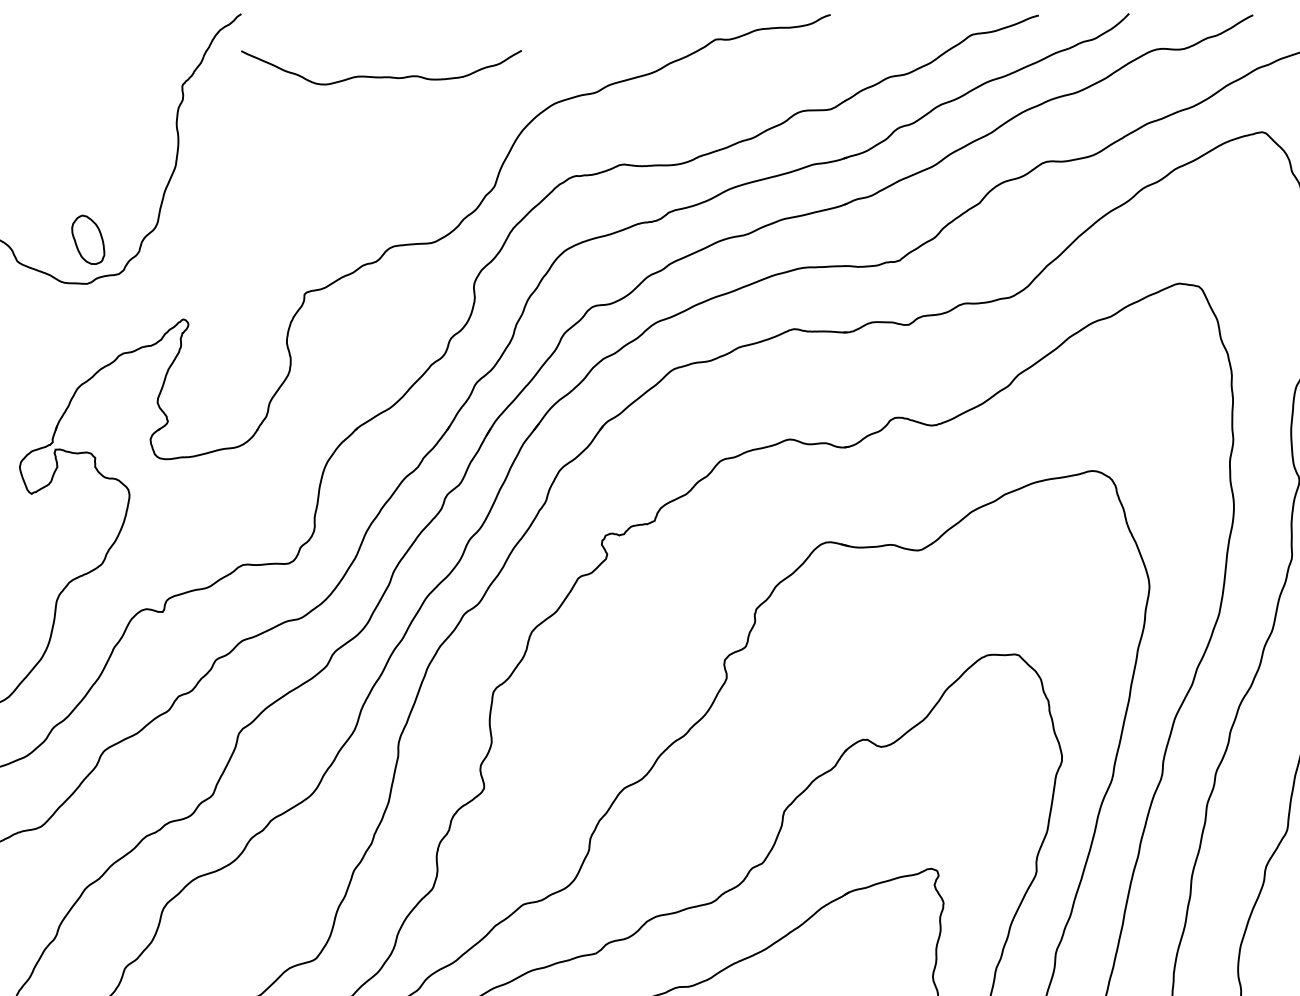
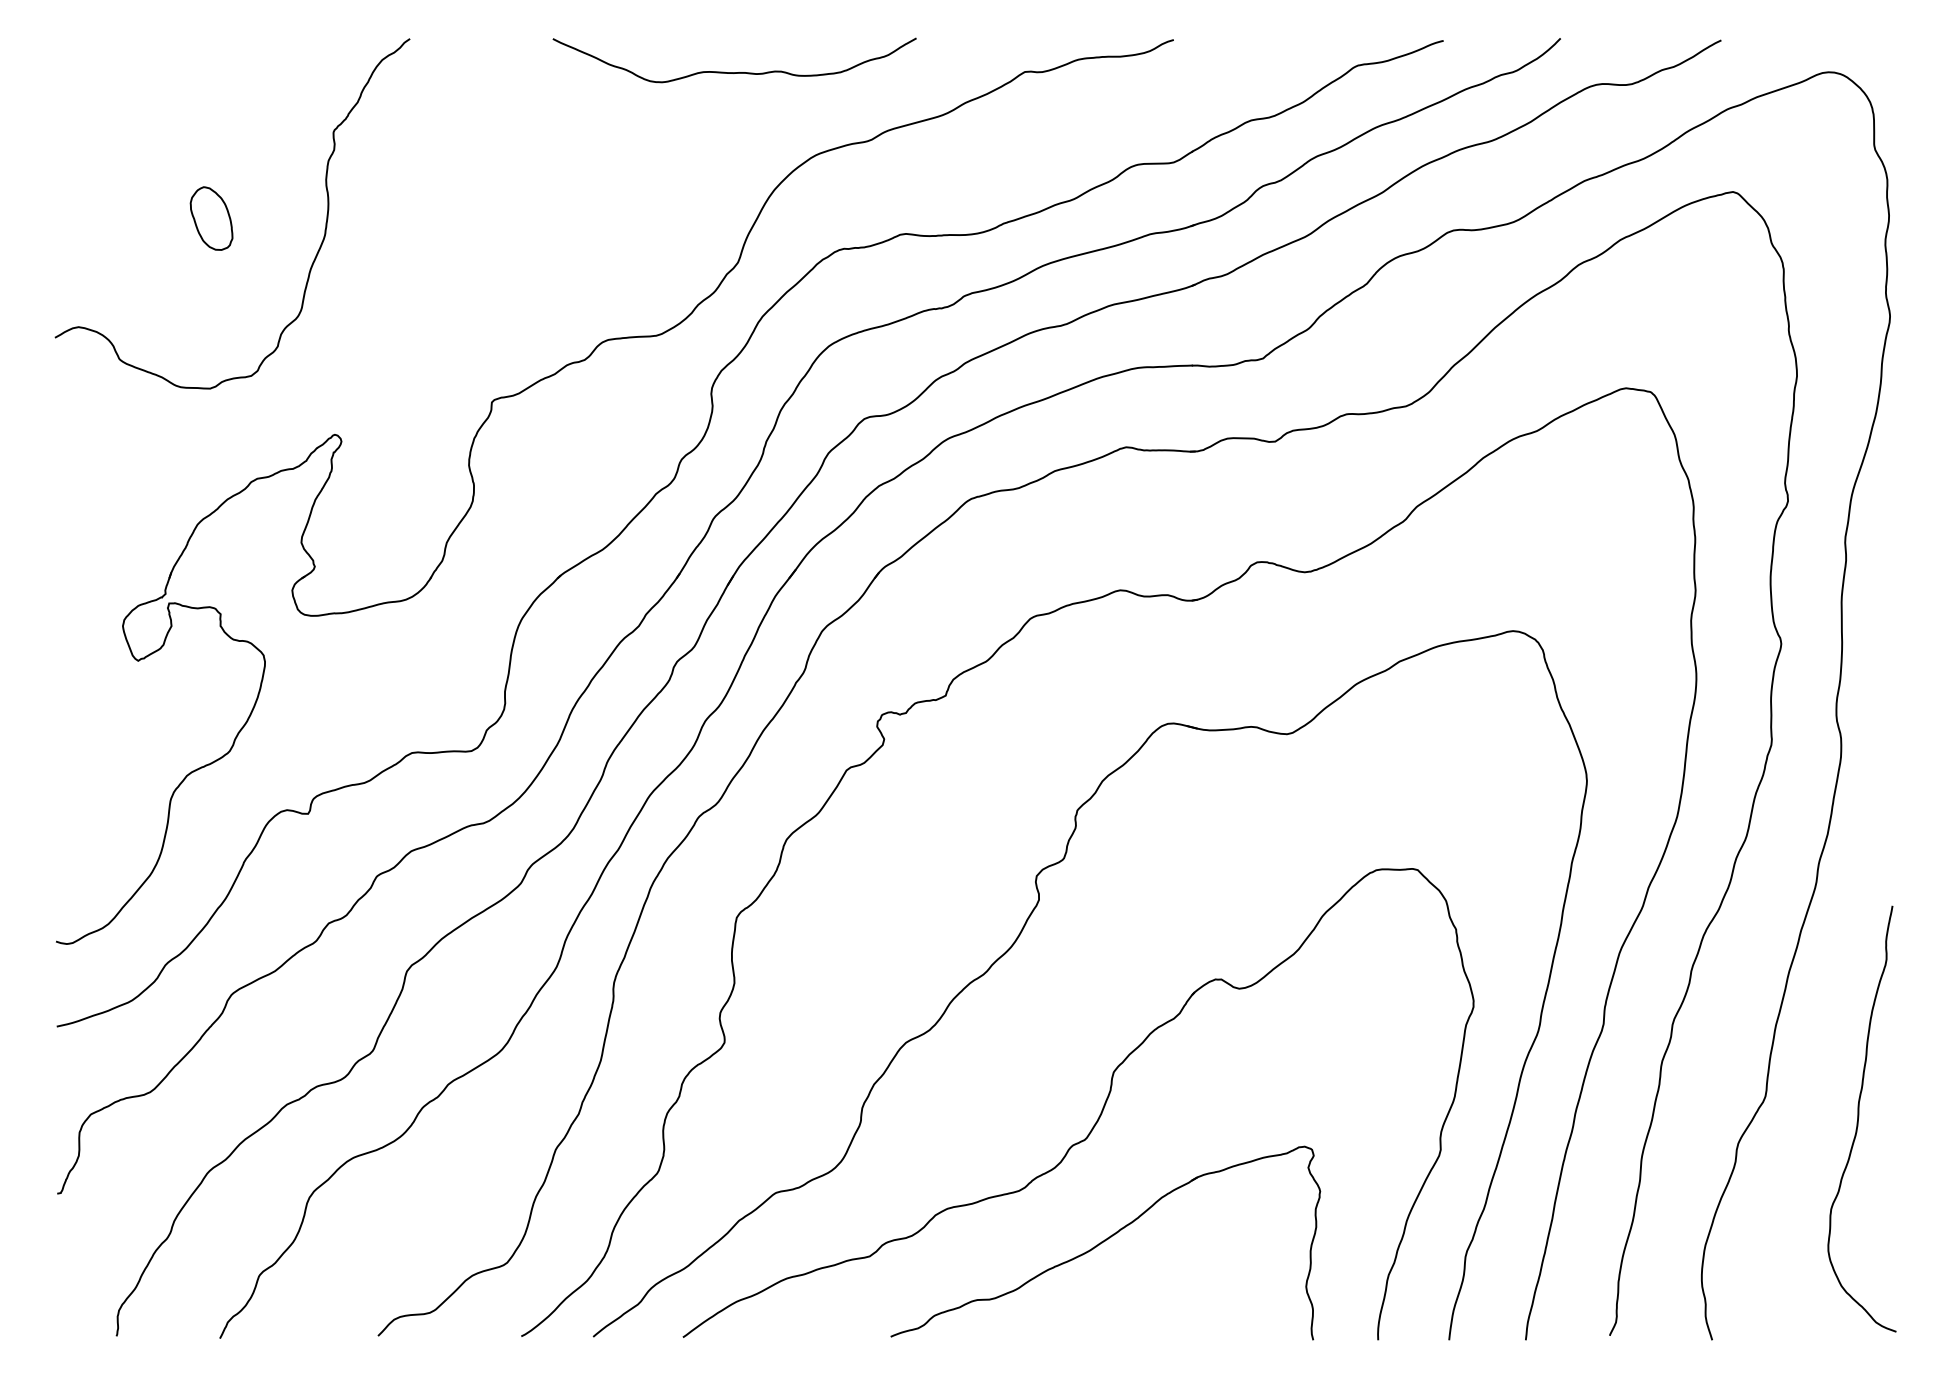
curve: (381, 76) -> (734, 72), moved
part: (88, 239) -> (211, 218), moved

